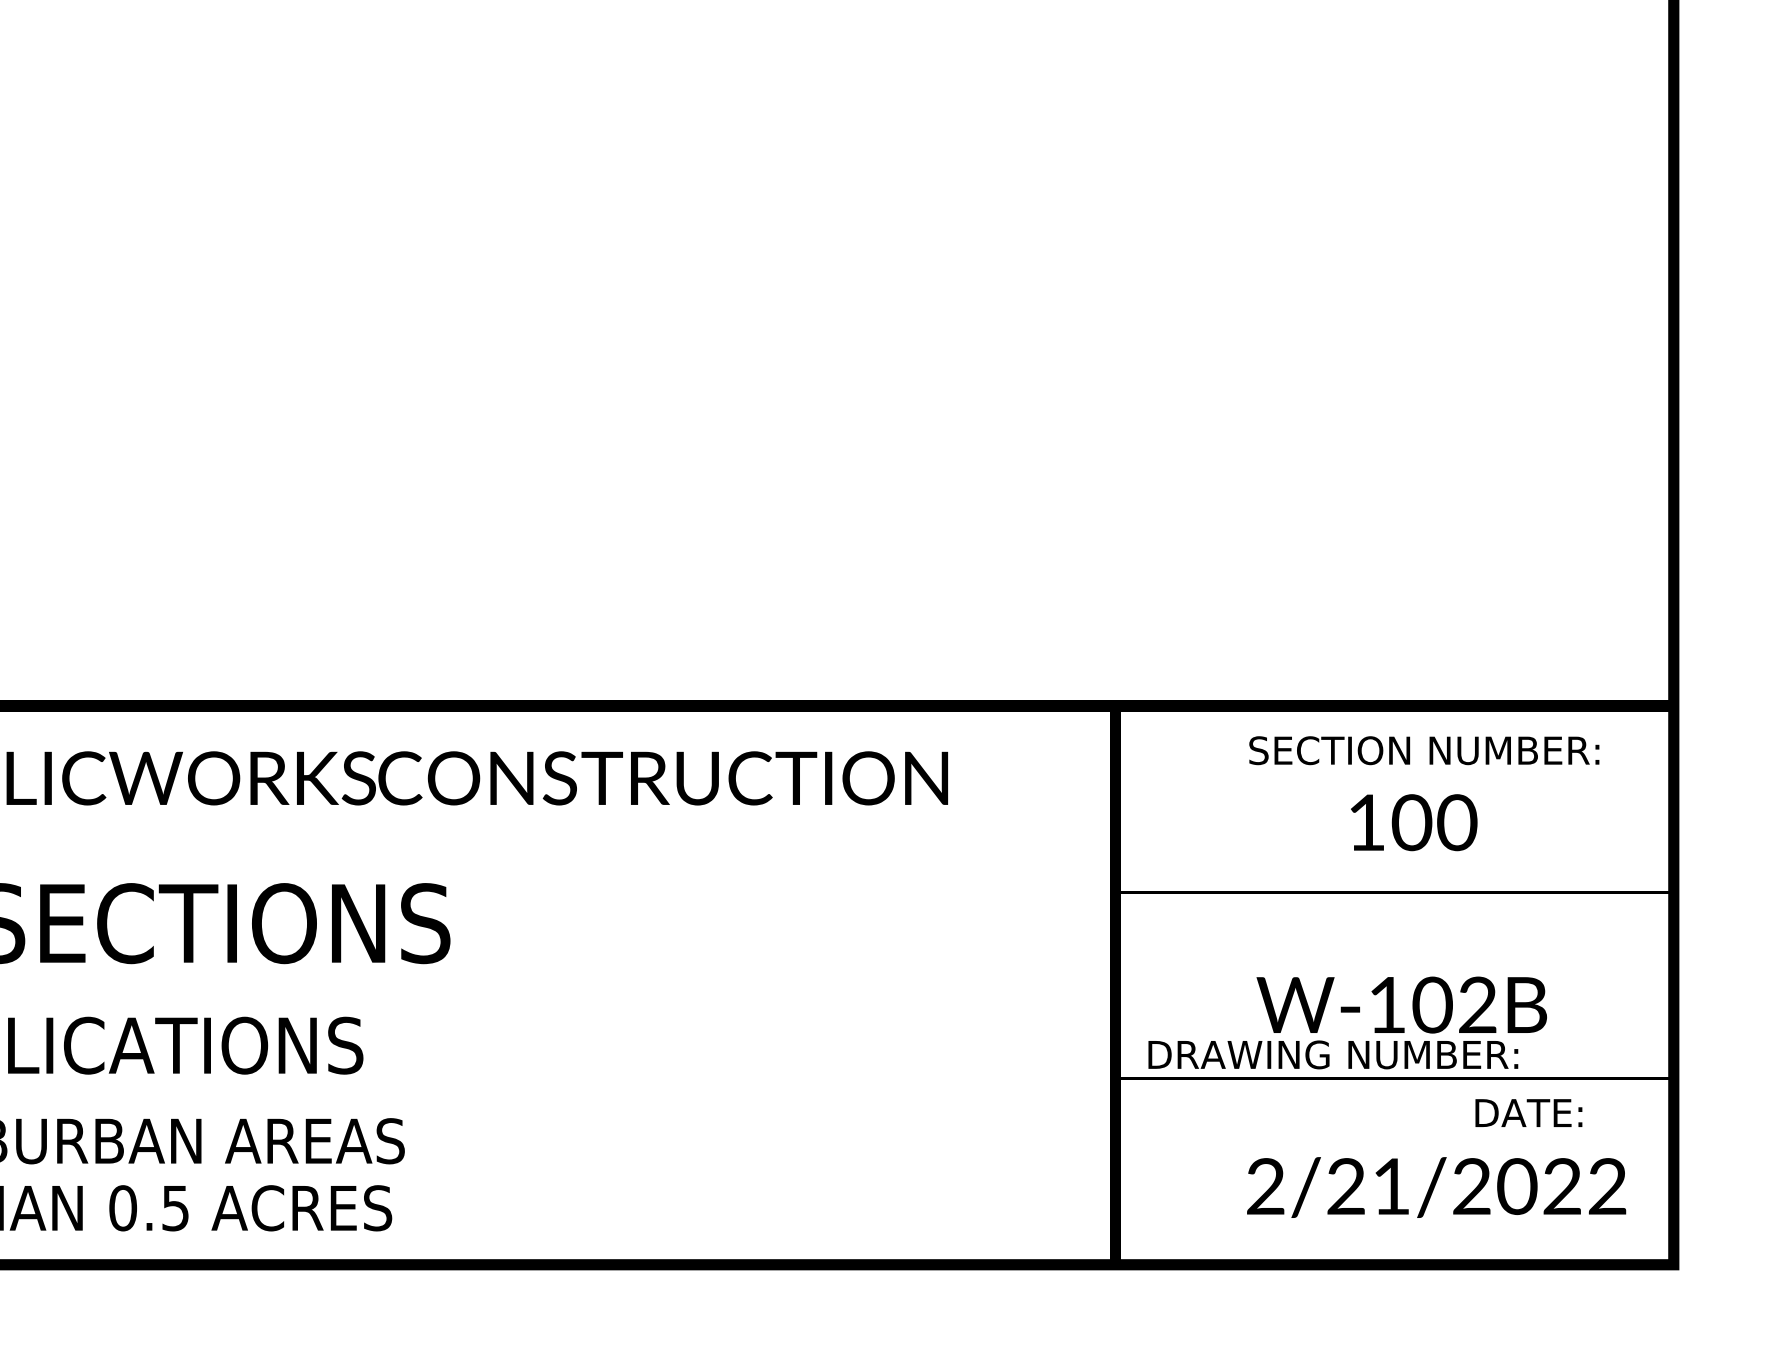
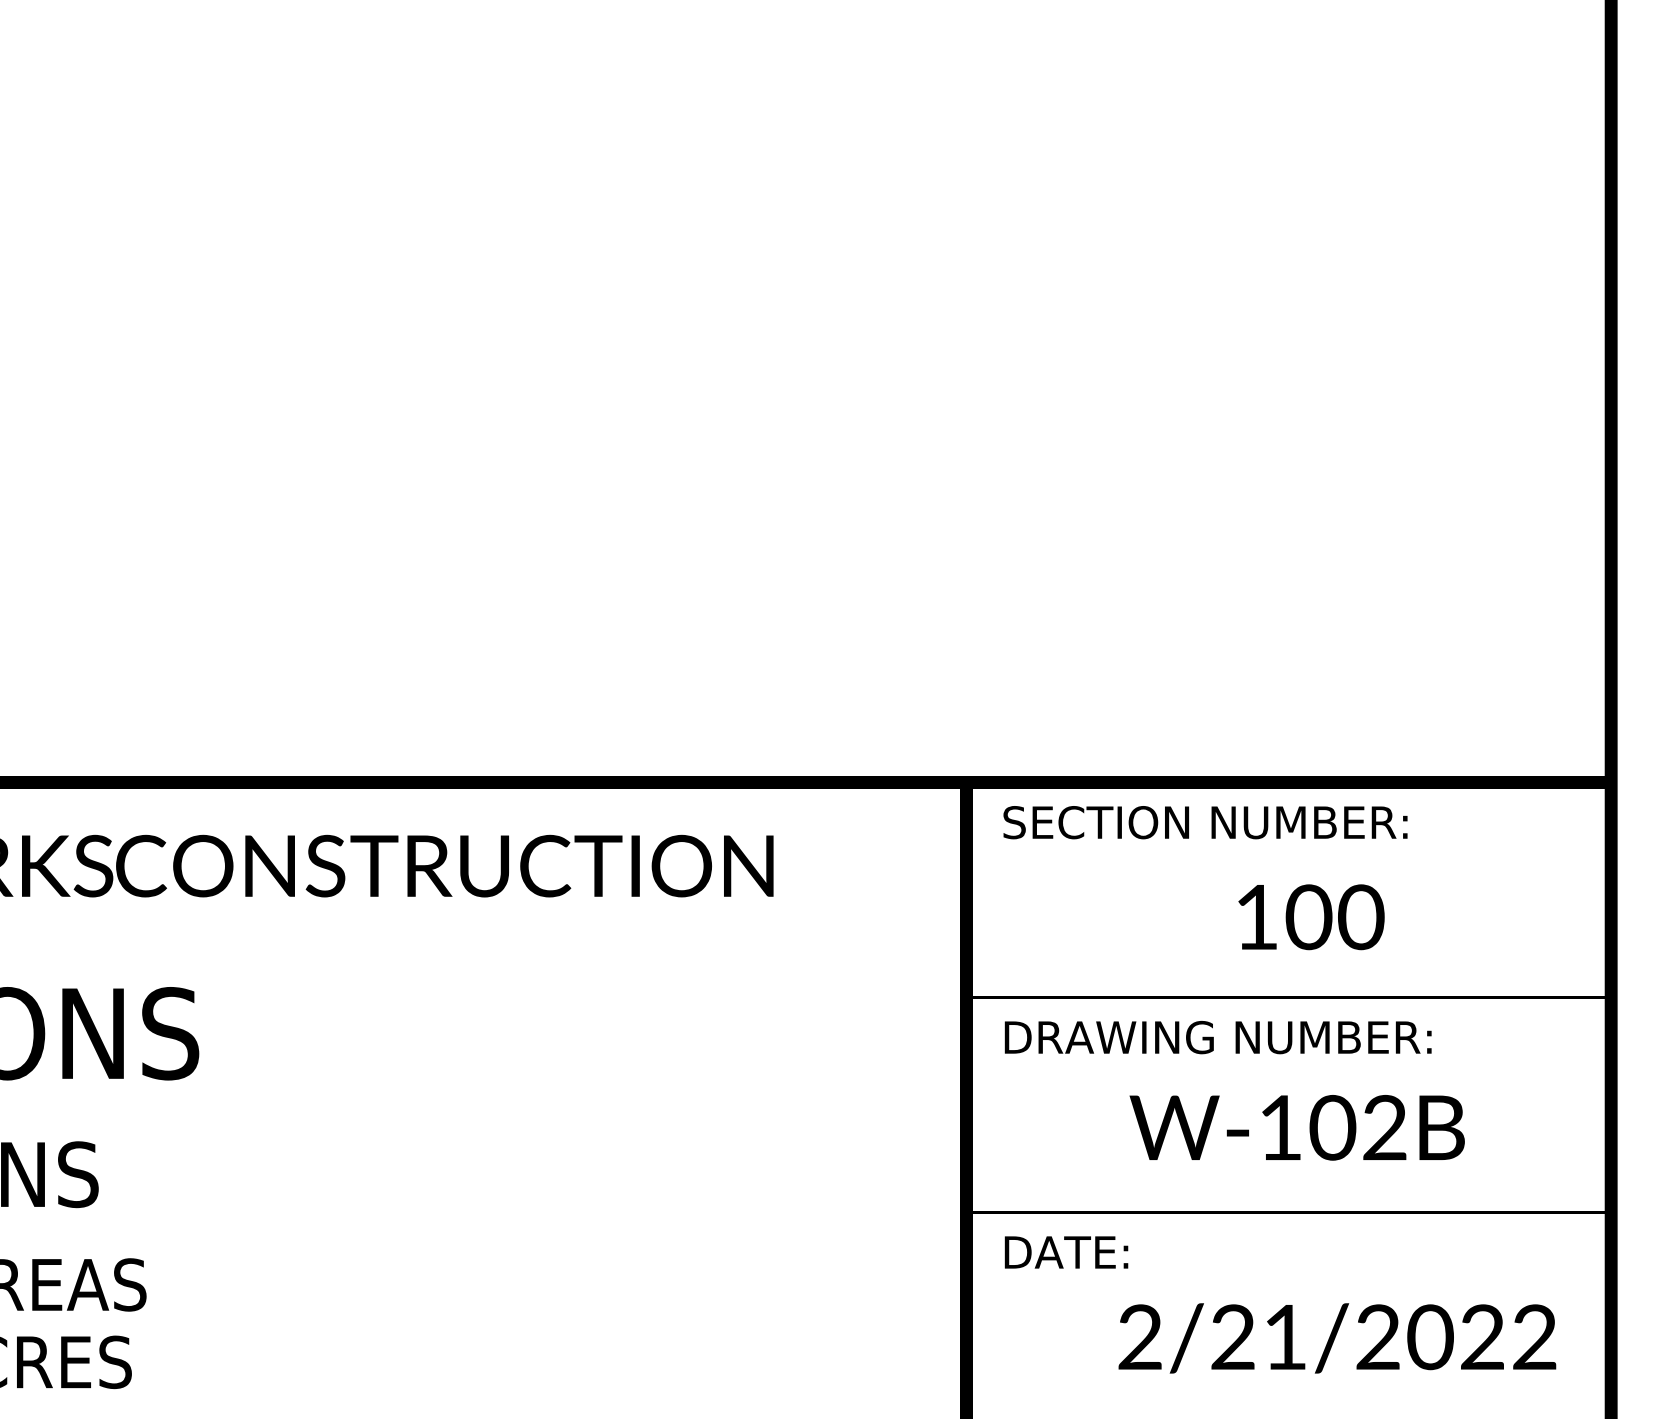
text: (1424, 750) -> (1205, 822), moved
text: (1333, 1054) -> (1218, 1037), moved
text: (1528, 1112) -> (1066, 1251), moved

